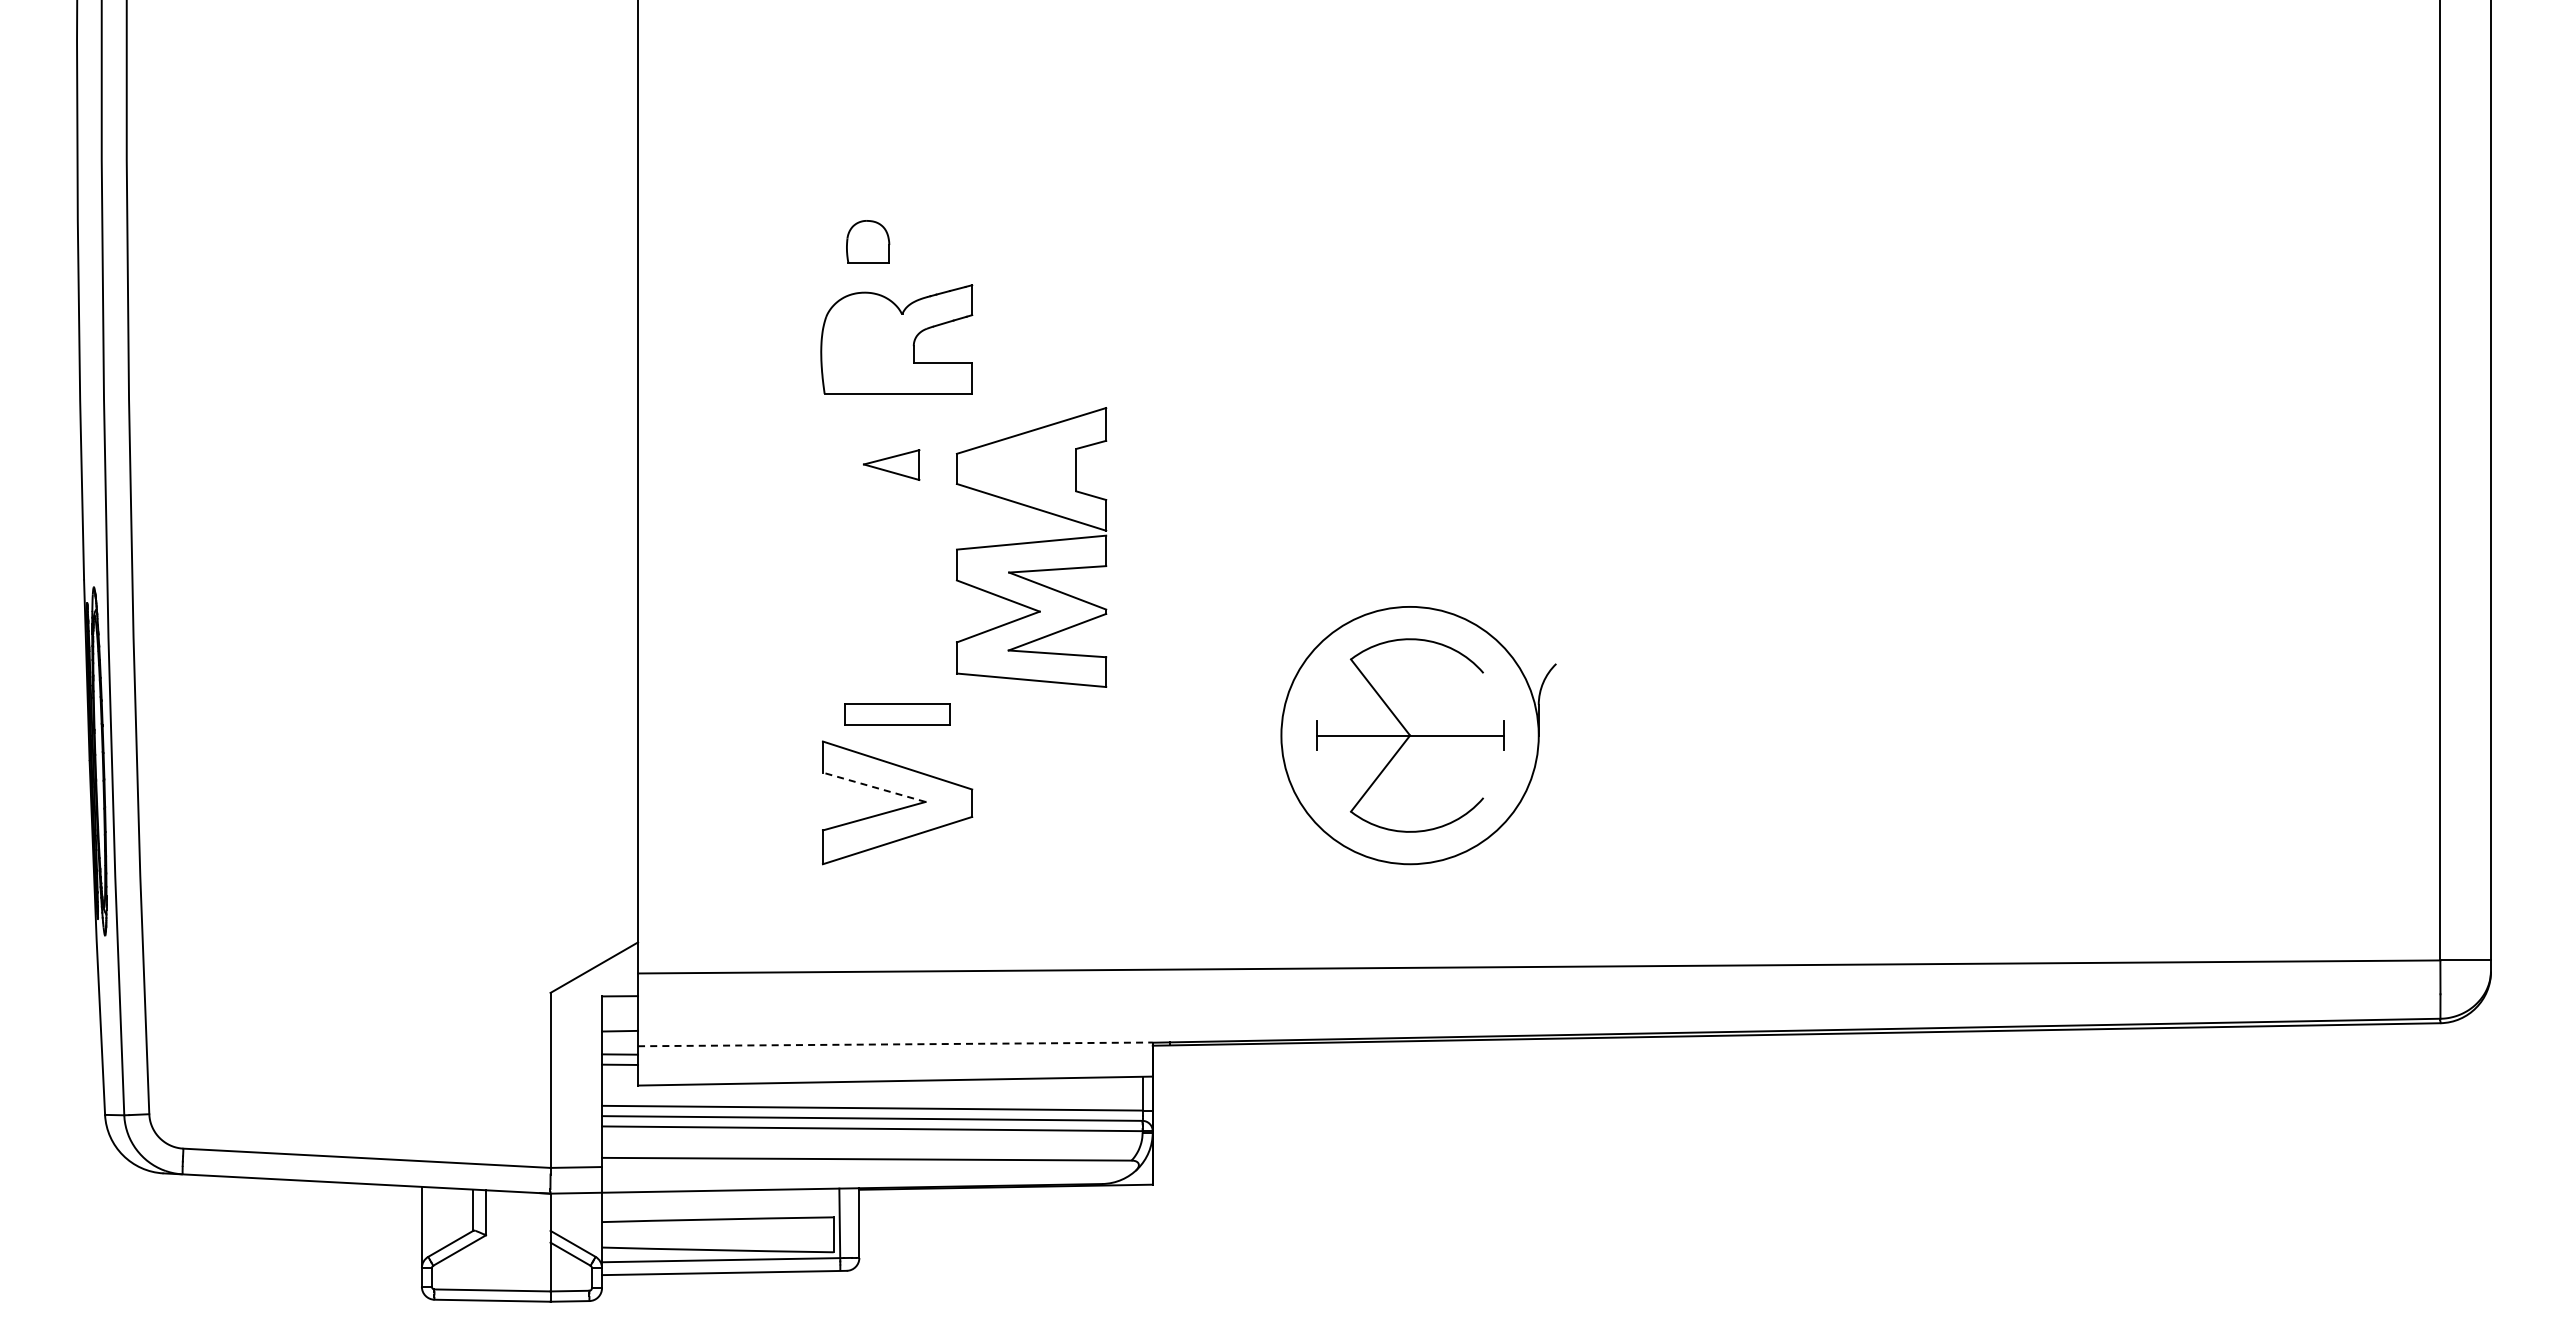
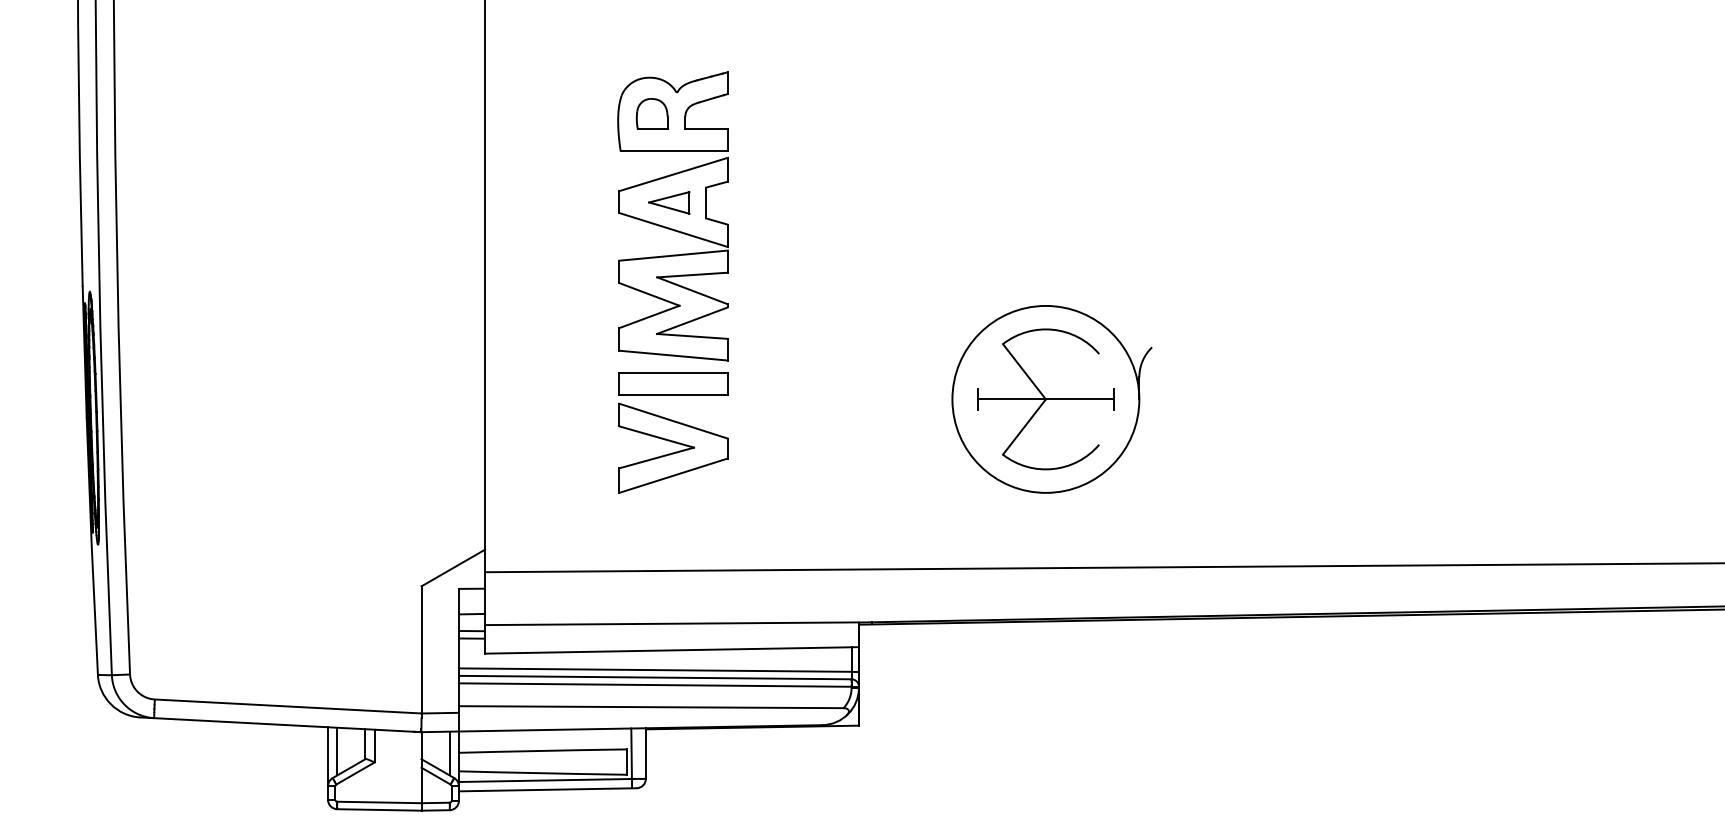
part: (868, 241) -> (652, 113), moved
part: (1031, 547) -> (673, 259), moved
part: (897, 714) -> (673, 384), size x1.43
line: (873, 787) -> (656, 437), dashed -> solid
line: (895, 1044) -> (672, 623), dashed -> solid
line: (434, 1220) -> (337, 751), added
line: (589, 1222) -> (449, 753), added

